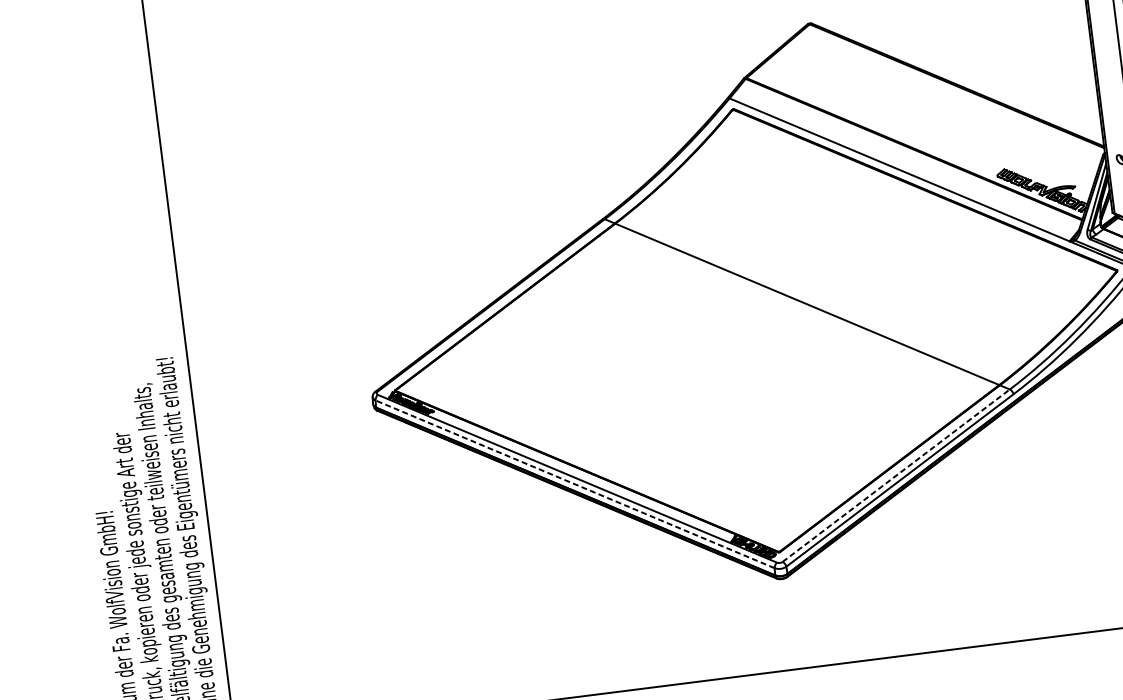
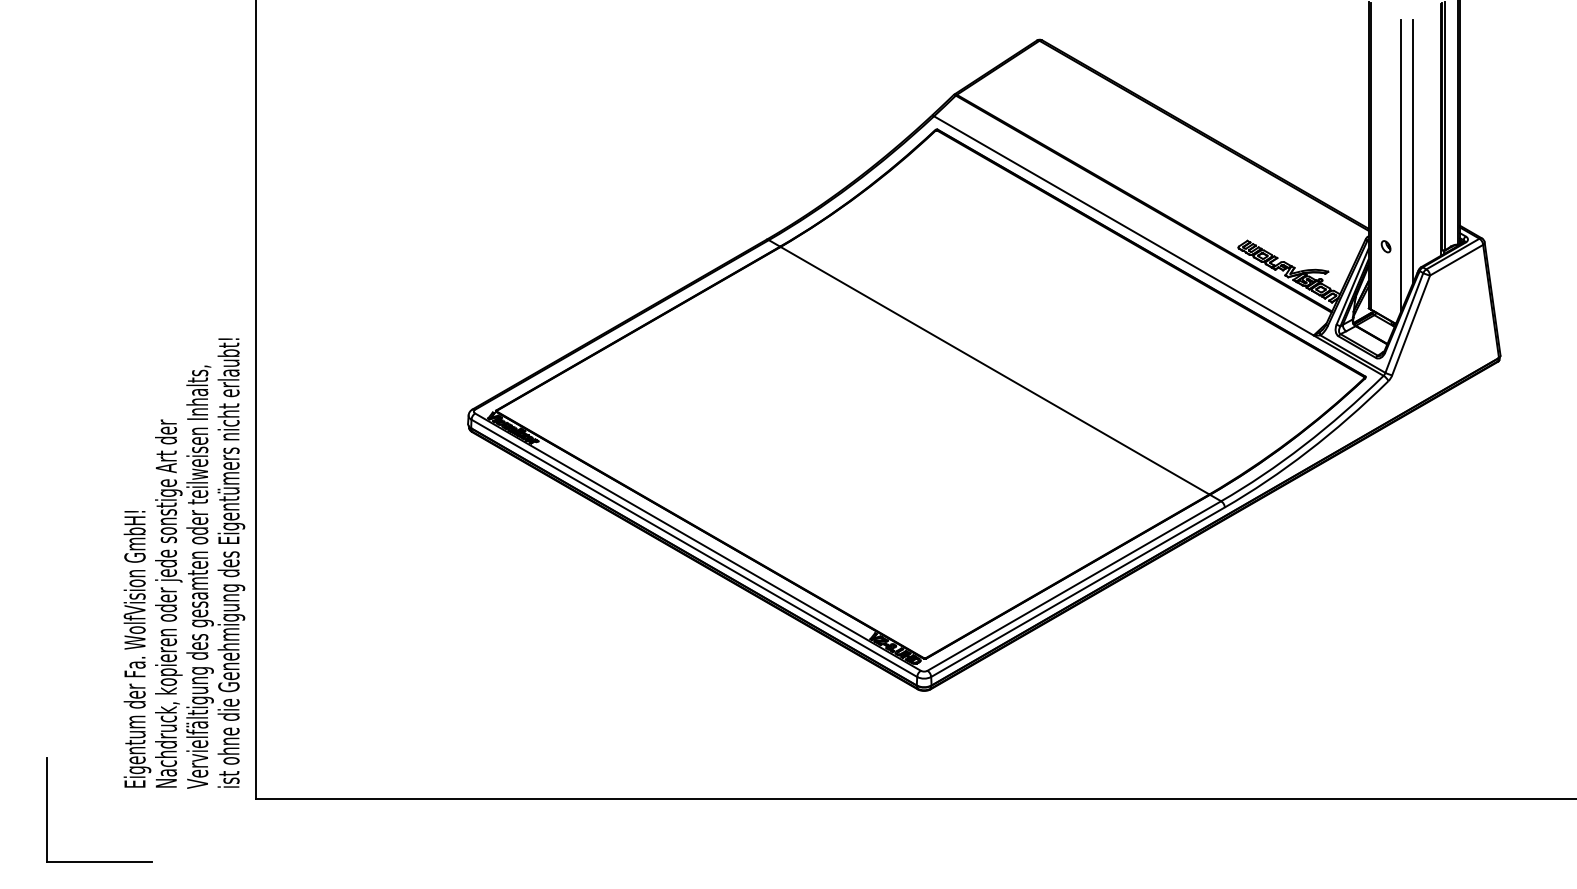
line: (896, 476) -> (1074, 586), dashed -> solid
line: (574, 484) -> (693, 548), dashed -> solid

